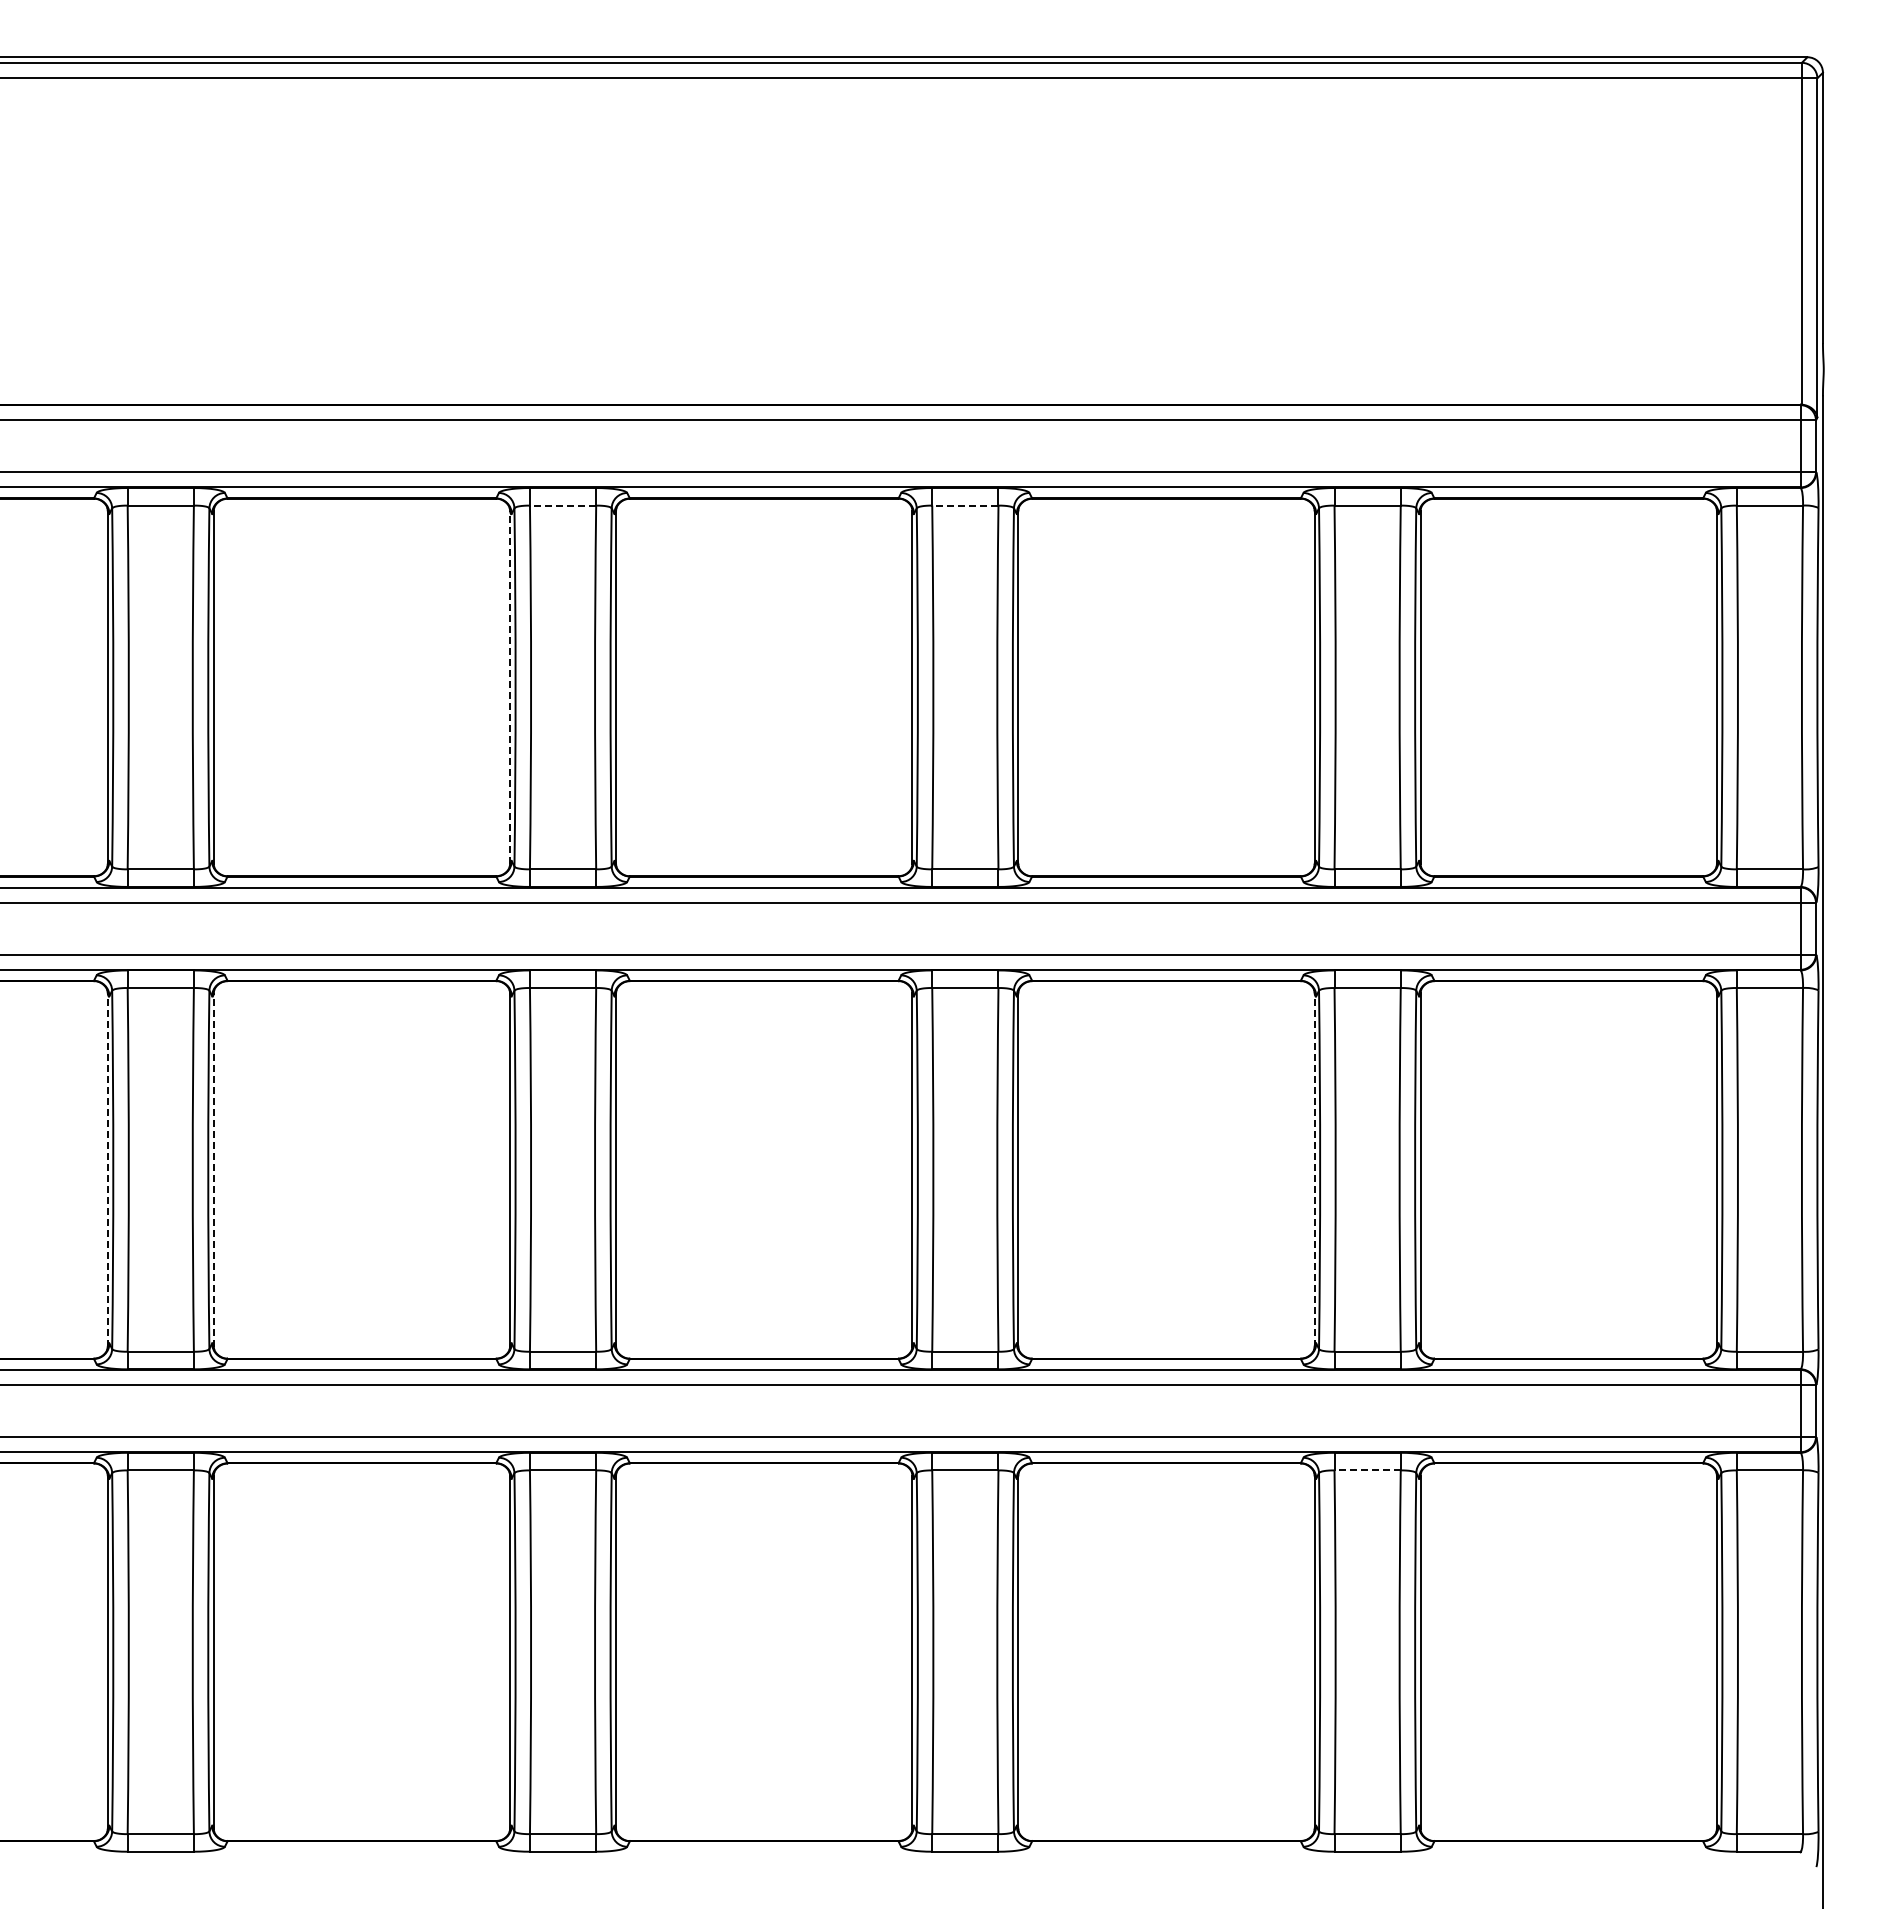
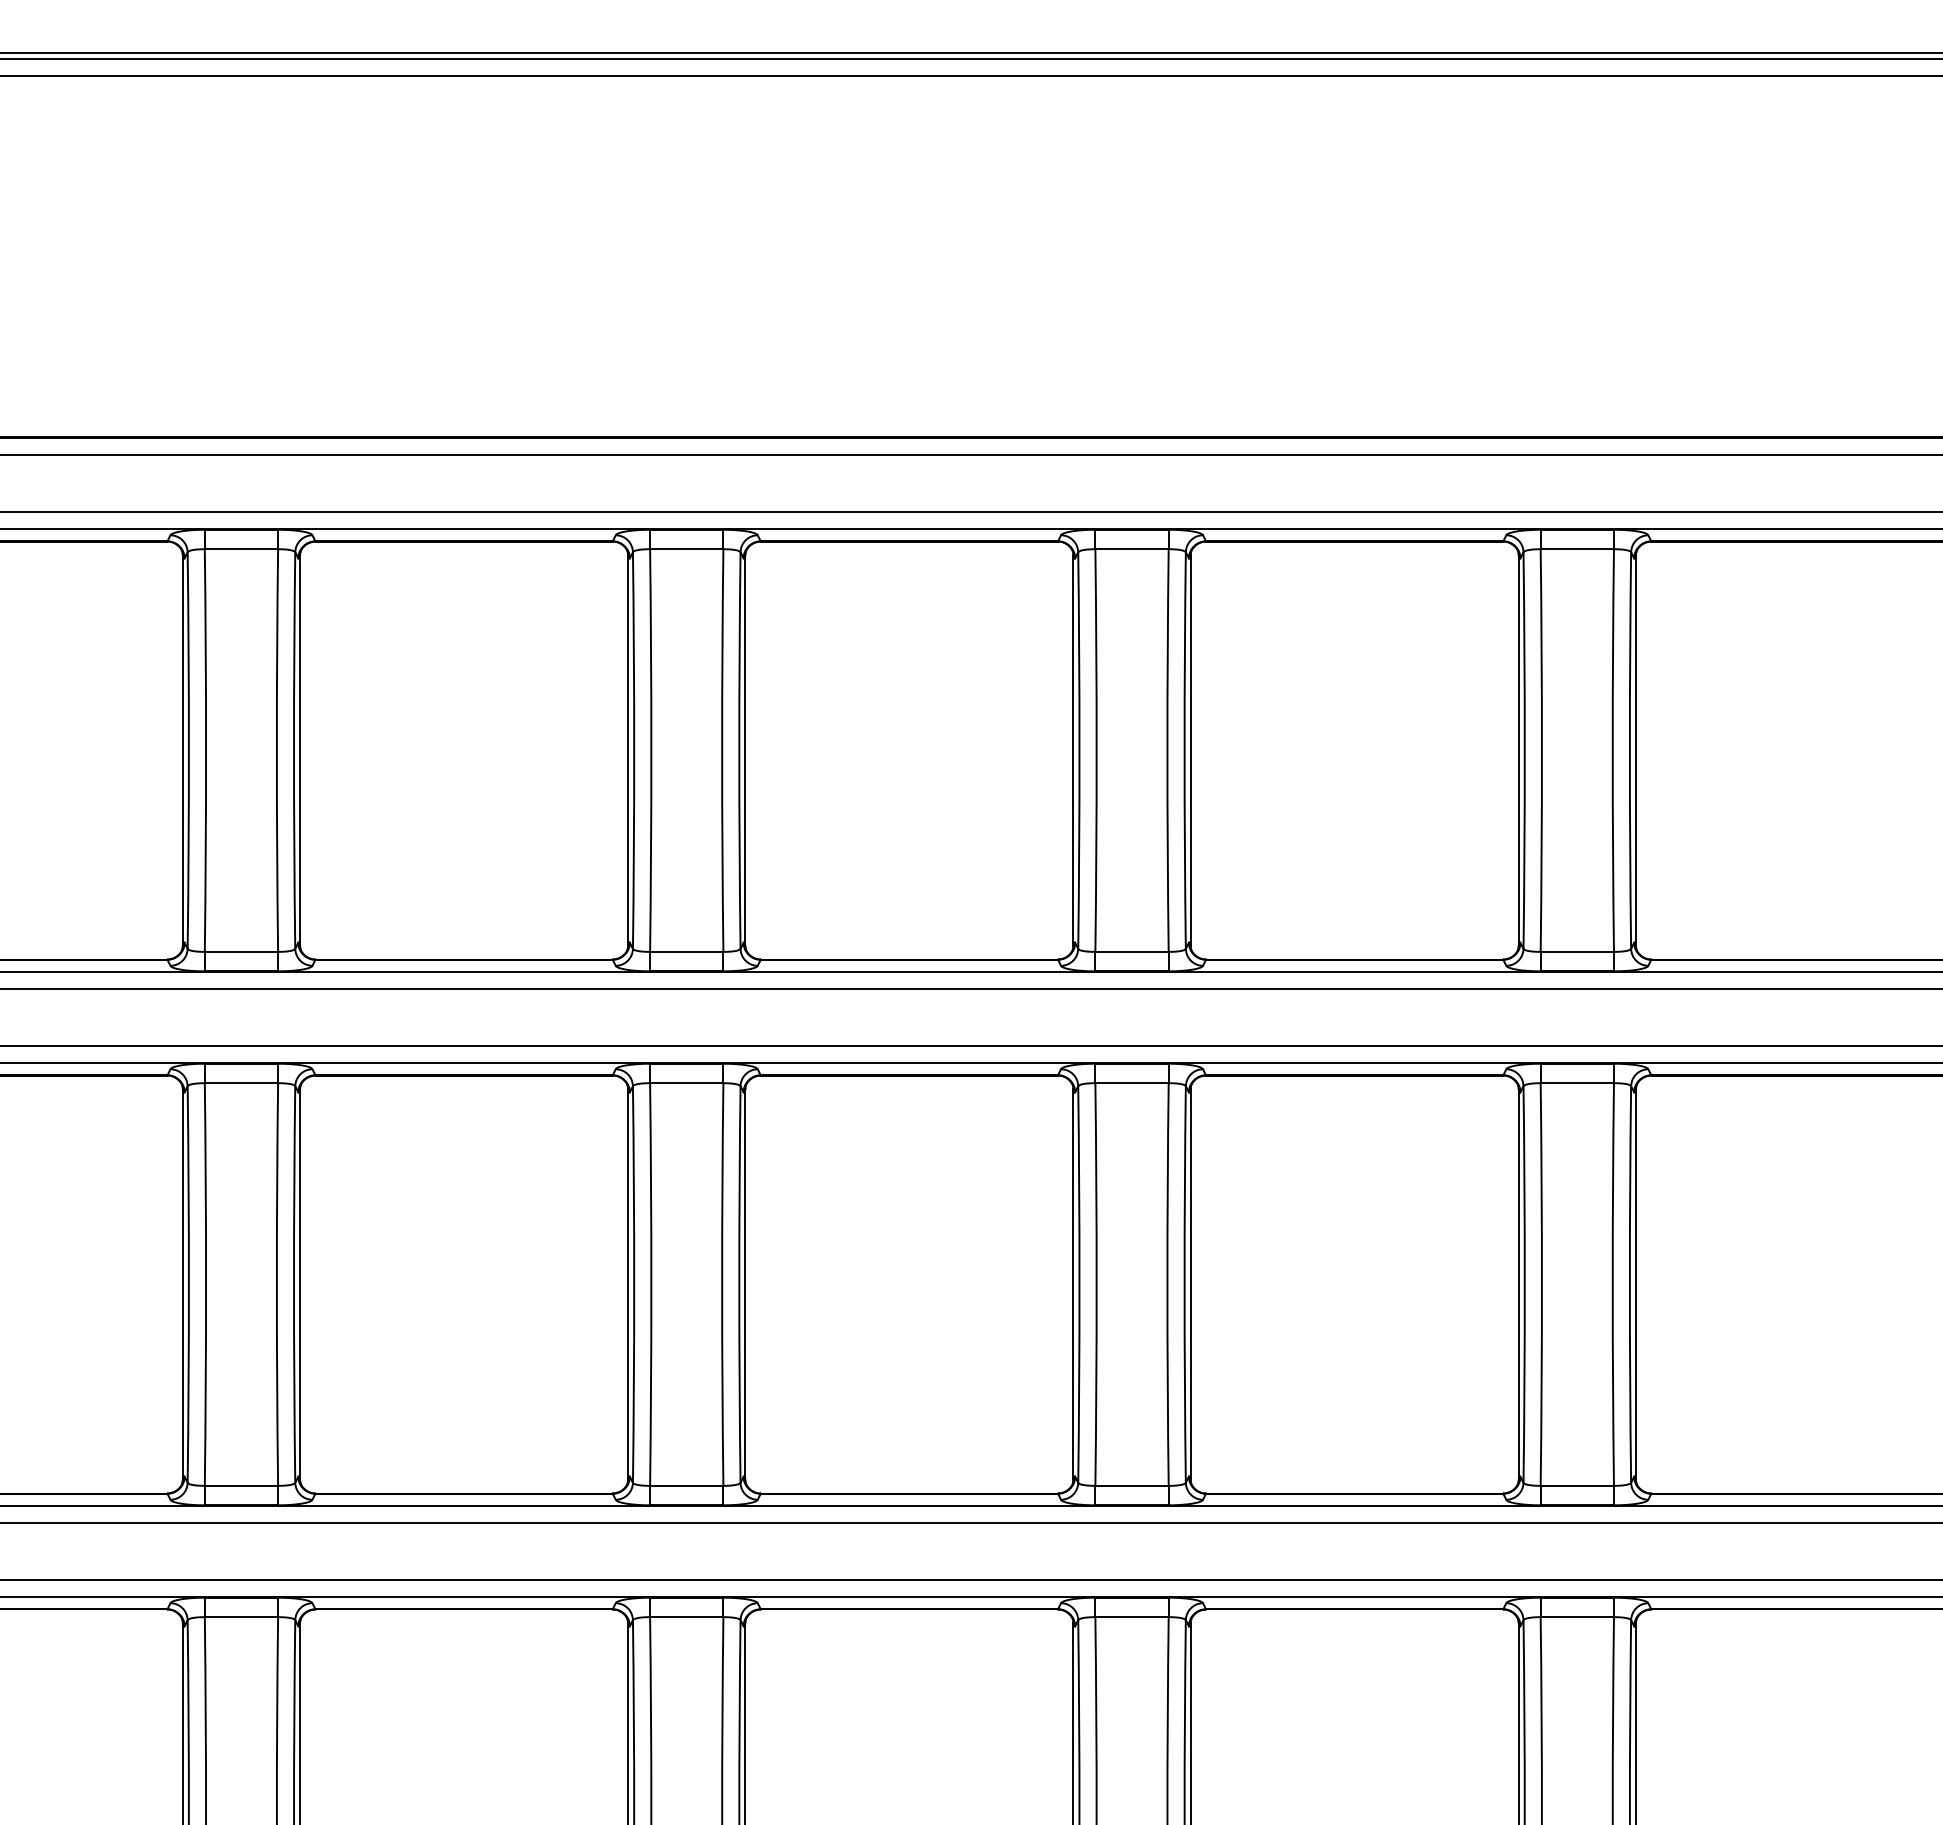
line: (562, 505) -> (686, 549), dashed -> solid
line: (964, 505) -> (1131, 549), dashed -> solid
line: (510, 687) -> (628, 750), dashed -> solid
line: (107, 1169) -> (182, 1284), dashed -> solid
line: (213, 1169) -> (299, 1284), dashed -> solid
line: (1314, 1169) -> (1518, 1284), dashed -> solid
line: (1367, 1470) -> (1577, 1617), dashed -> solid

